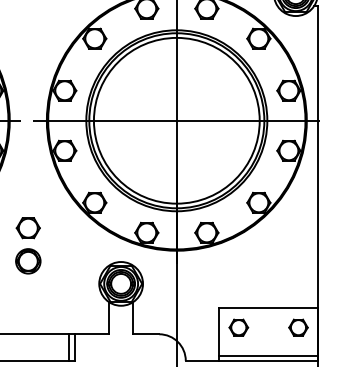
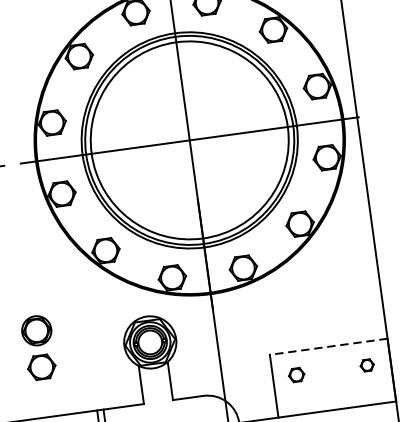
part: (27, 228) -> (40, 367), moved
line: (268, 307) -> (328, 346), solid -> dashed
part: (238, 327) -> (296, 375), size x0.7
part: (298, 327) -> (367, 365), size x0.6
line: (268, 355) -> (336, 403), removed

